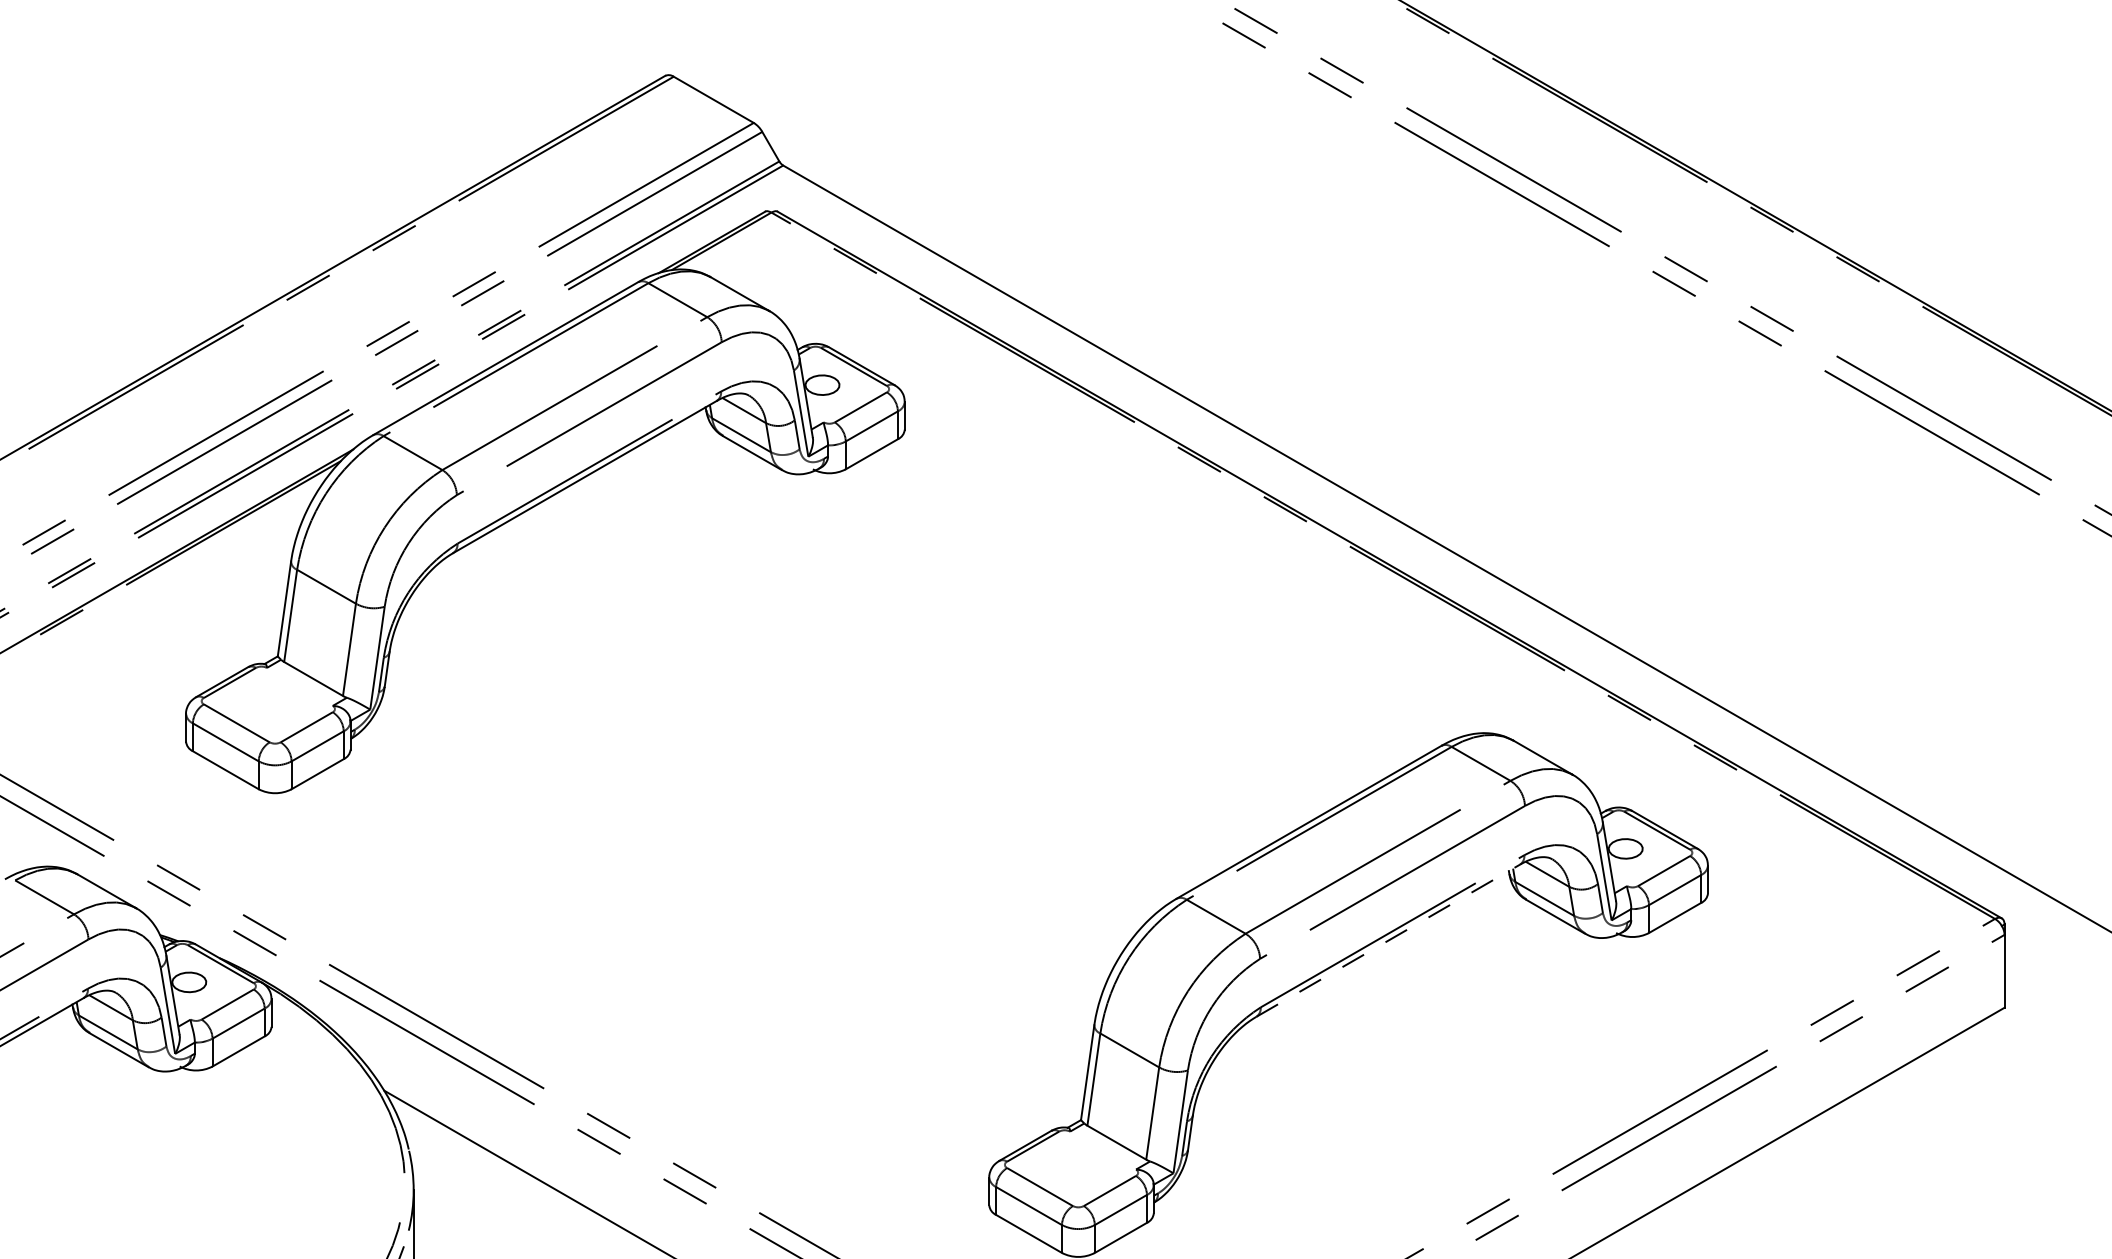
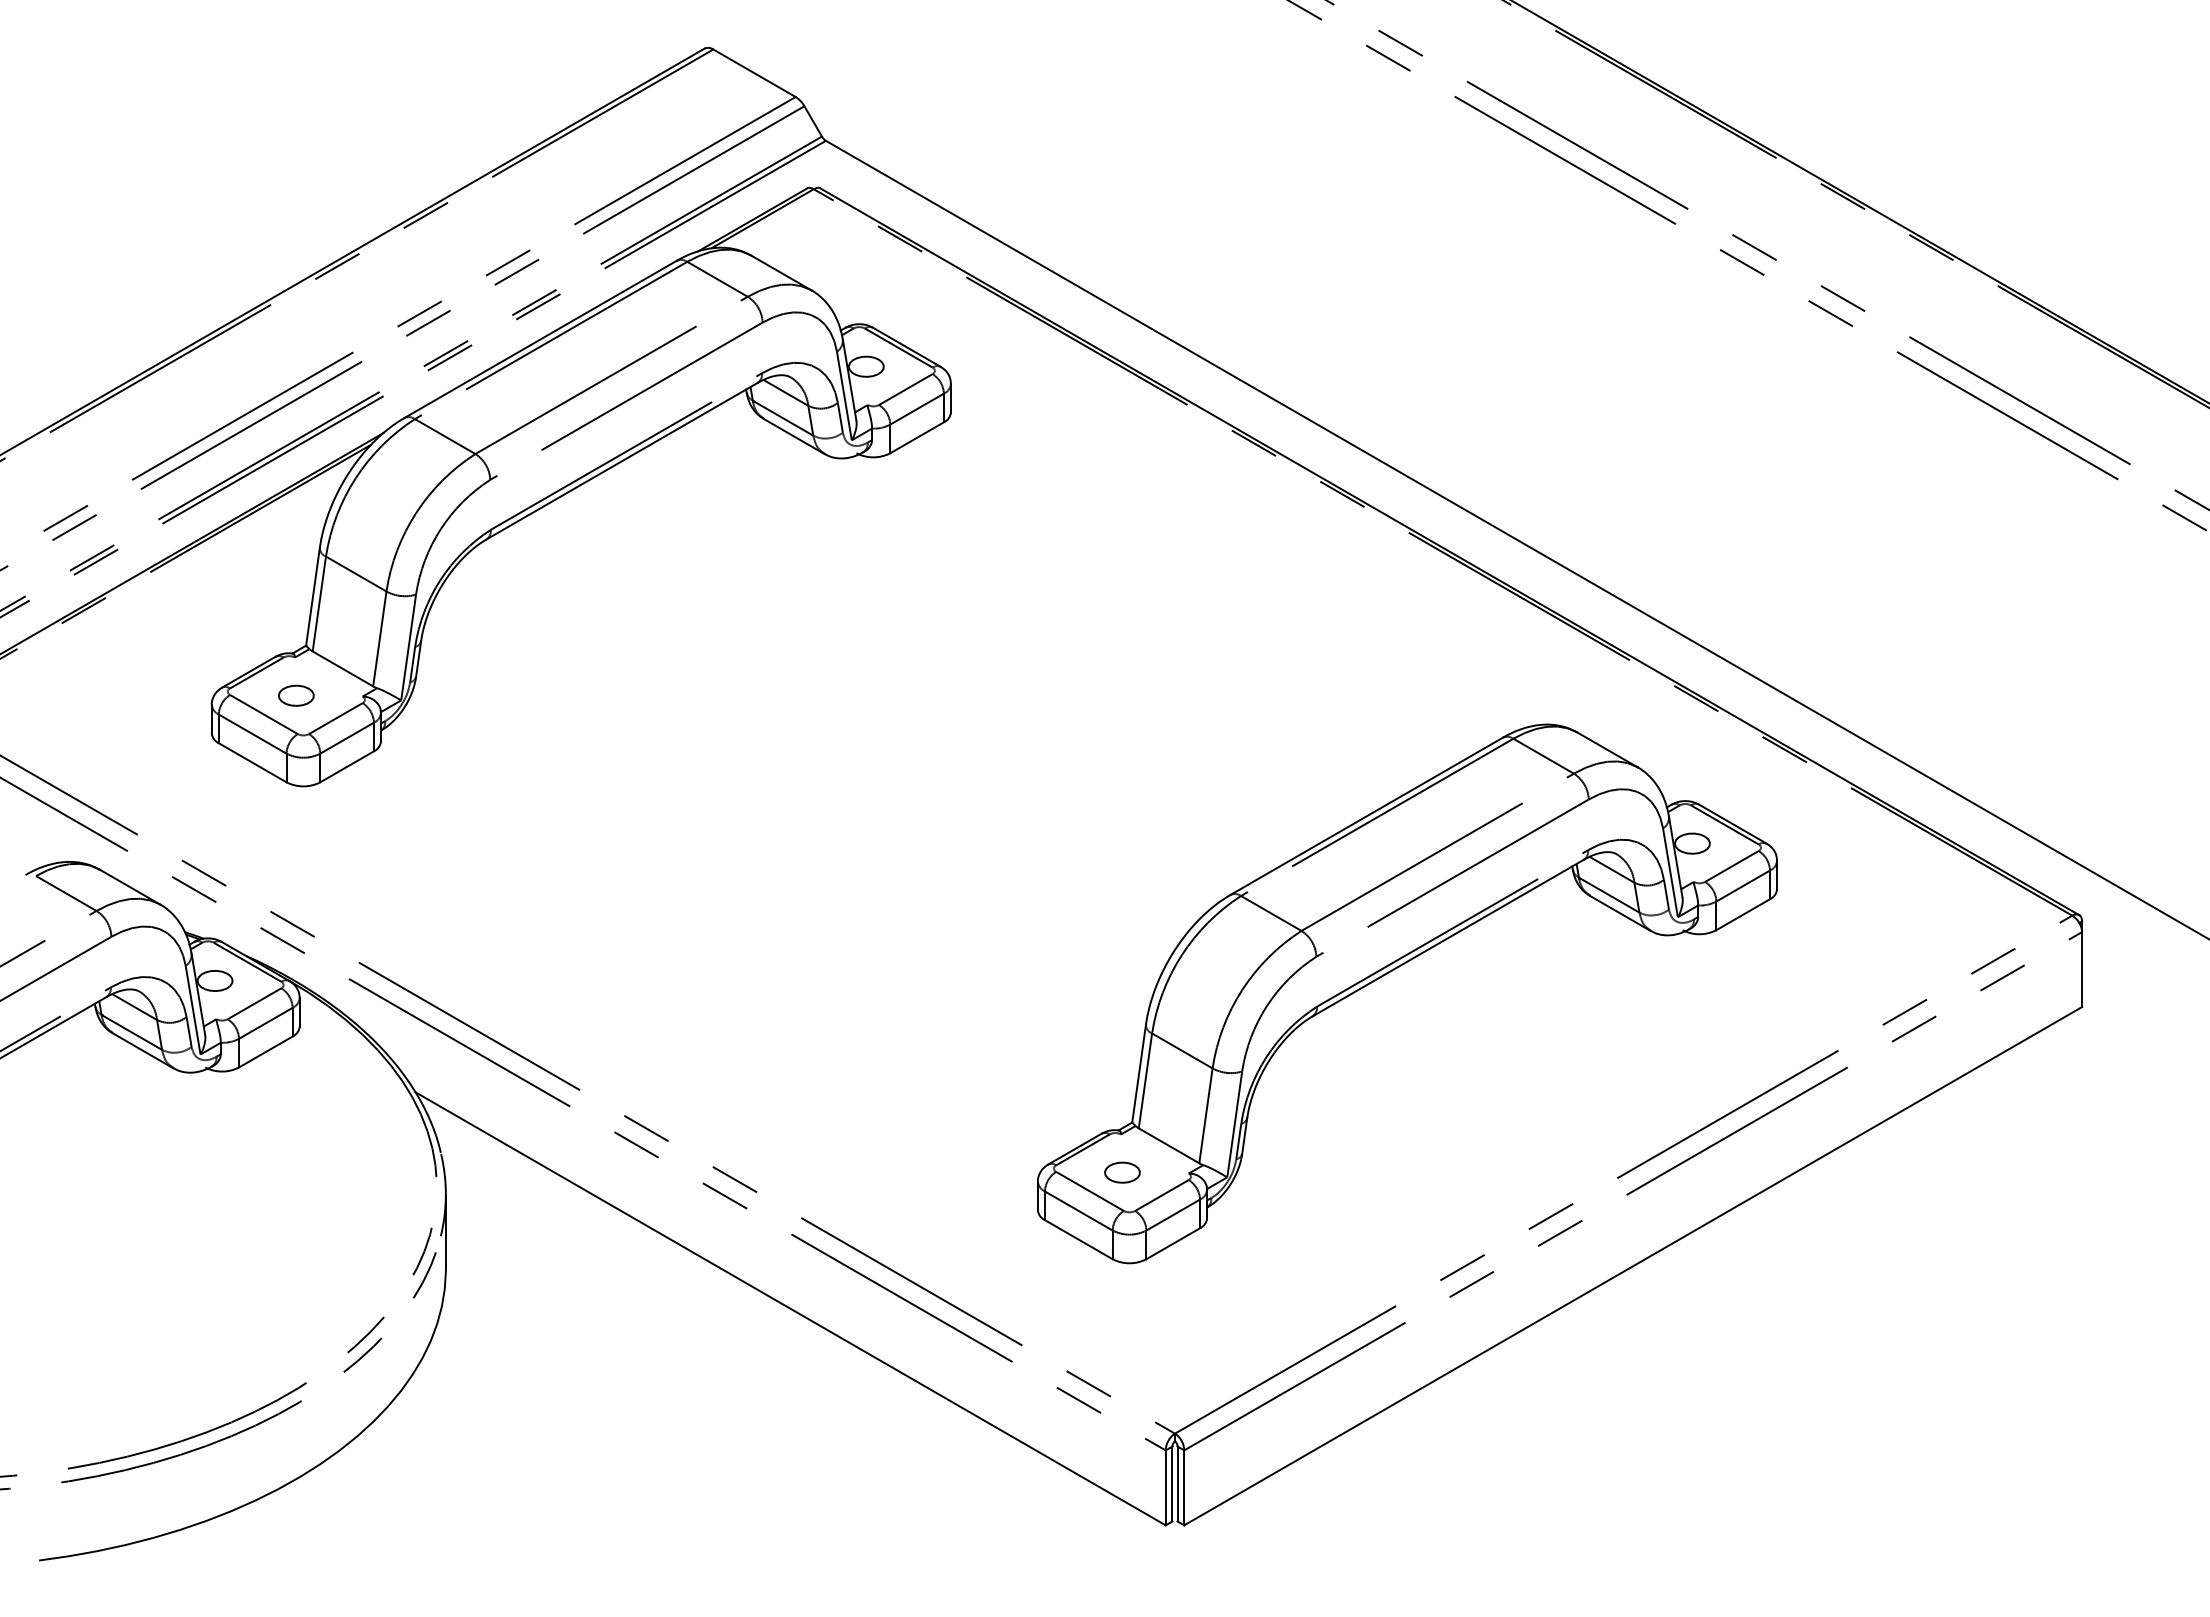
part: (268, 704) -> (296, 695), added
line: (1388, 941) -> (1448, 938), dashed -> solid
part: (1071, 1168) -> (1122, 1172), added

